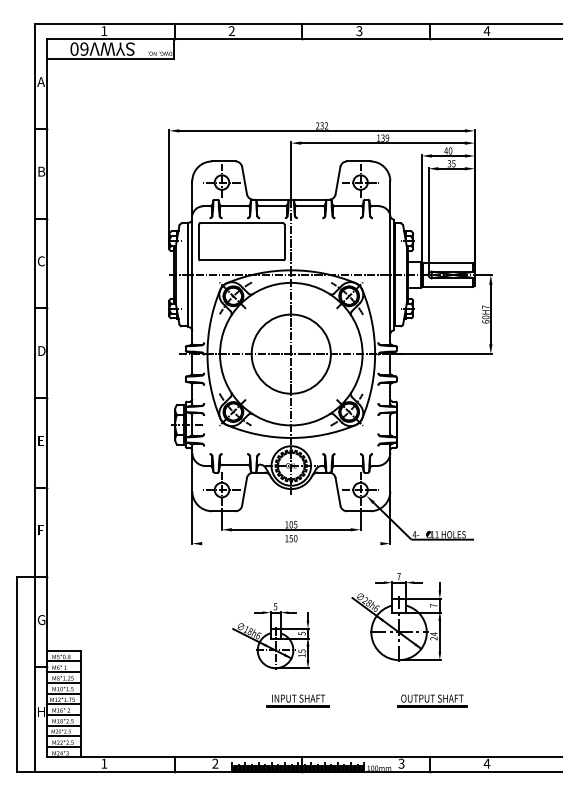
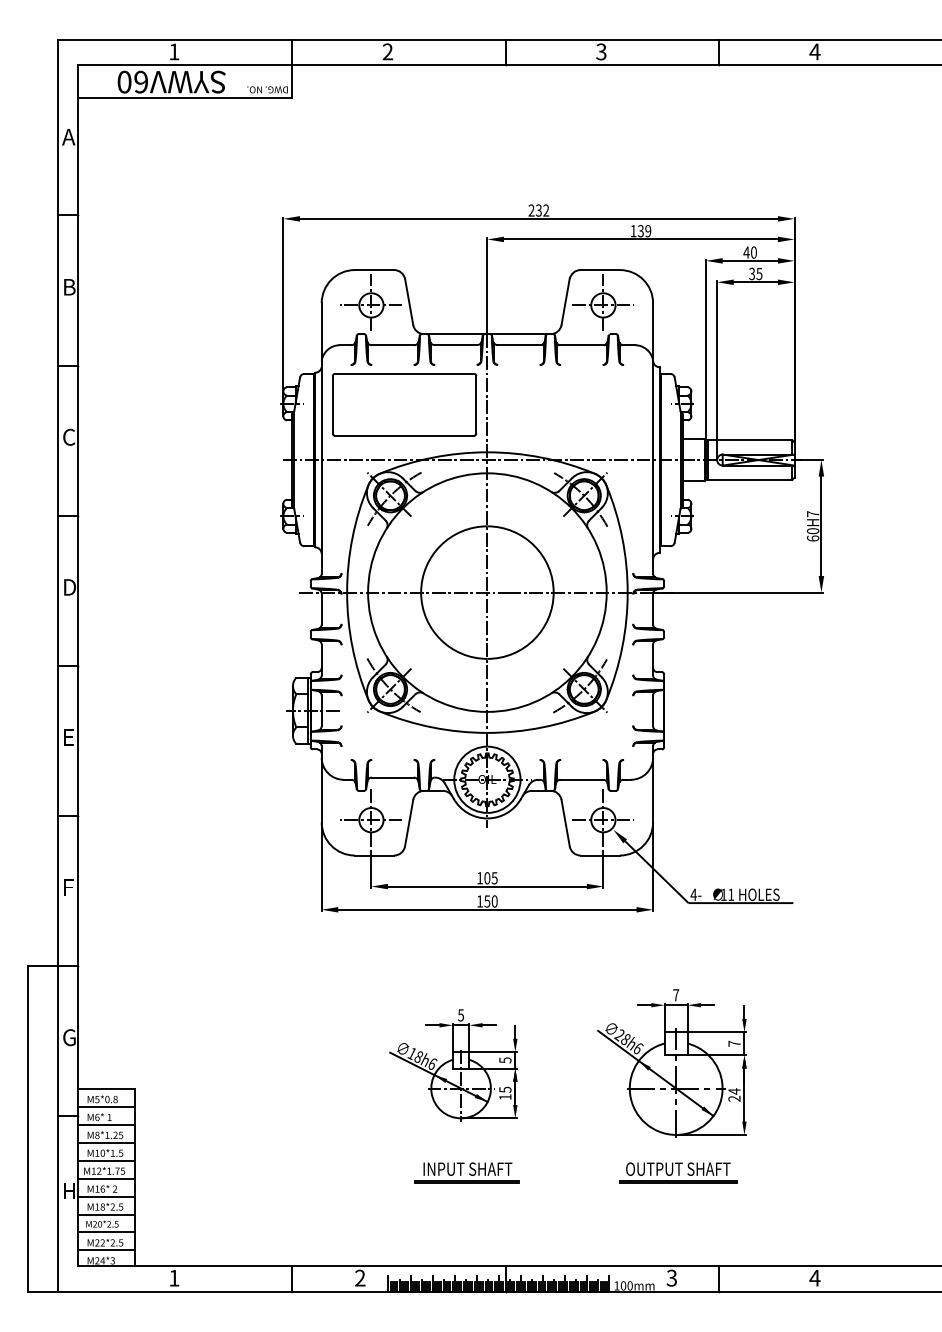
line: (291, 543) -> (487, 909), added
part: (396, 617) -> (671, 1063), moved
part: (297, 700) -> (465, 1172), moved
part: (432, 700) -> (678, 1172), moved

